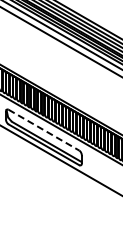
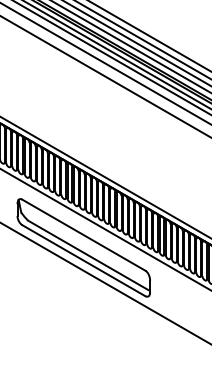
line: (43, 130) -> (83, 235), dashed -> solid

